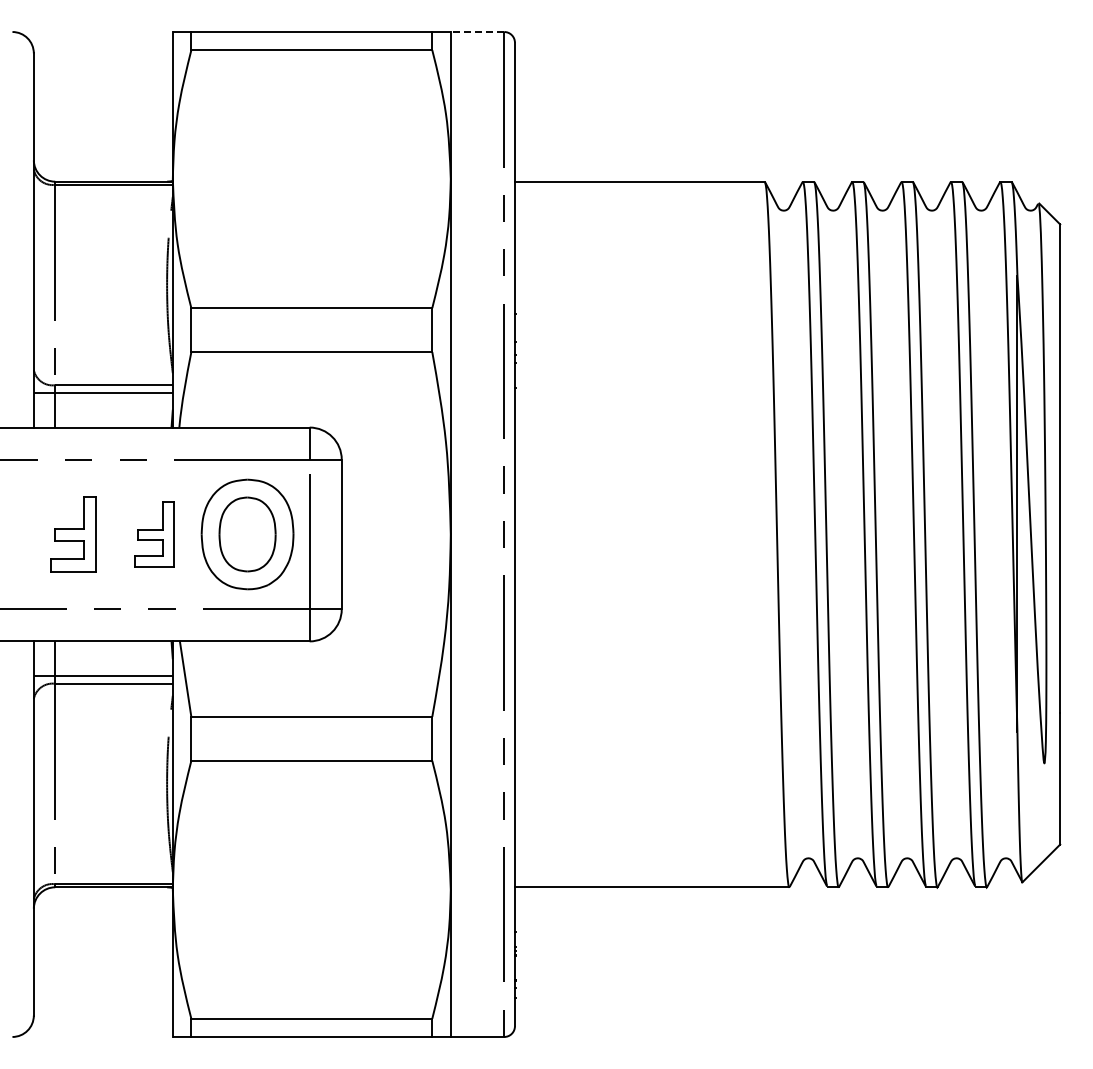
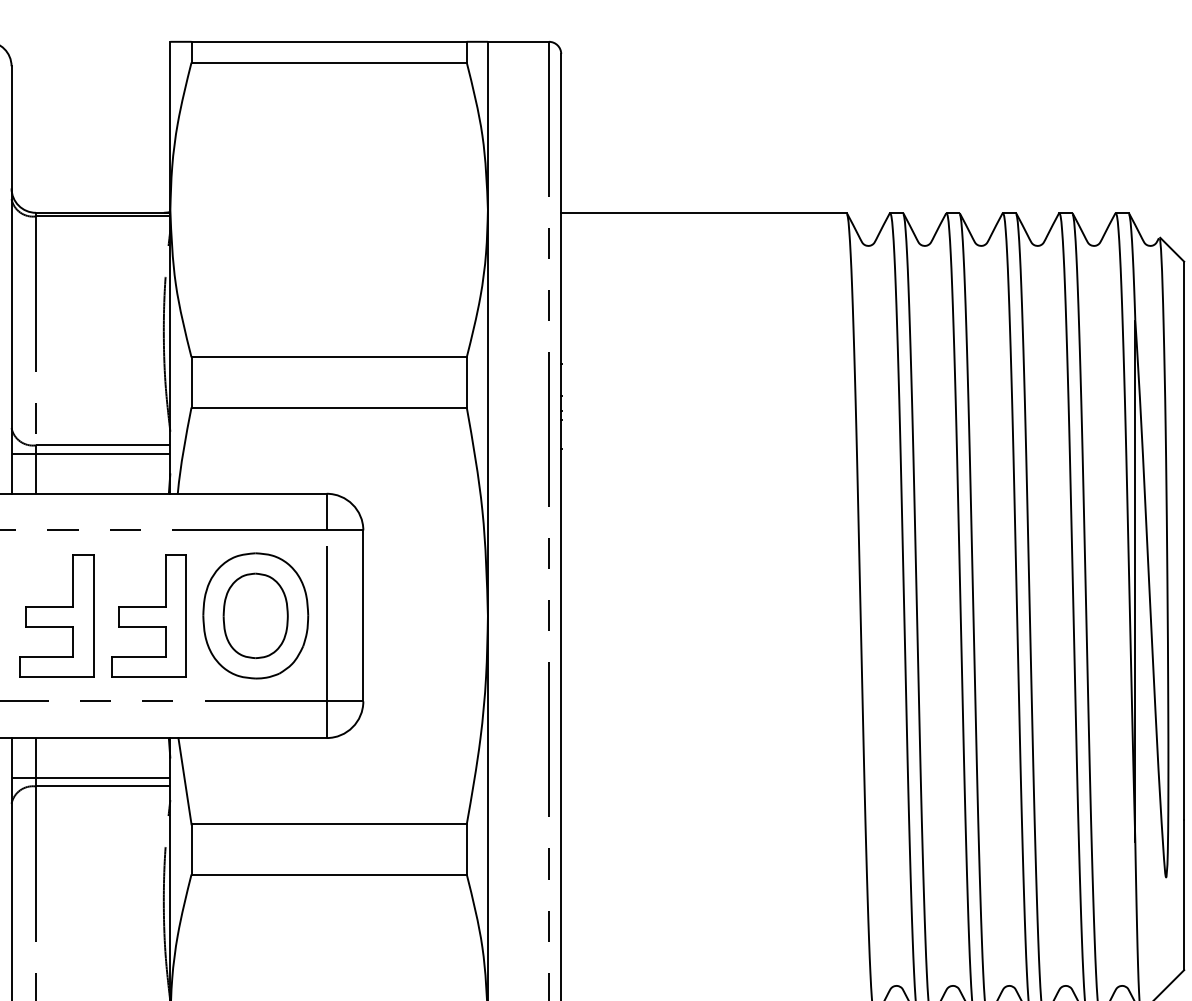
line: (477, 32) -> (518, 42), dashed -> solid
part: (73, 534) -> (56, 615), size x1.43
part: (154, 534) -> (149, 615), size x1.67

